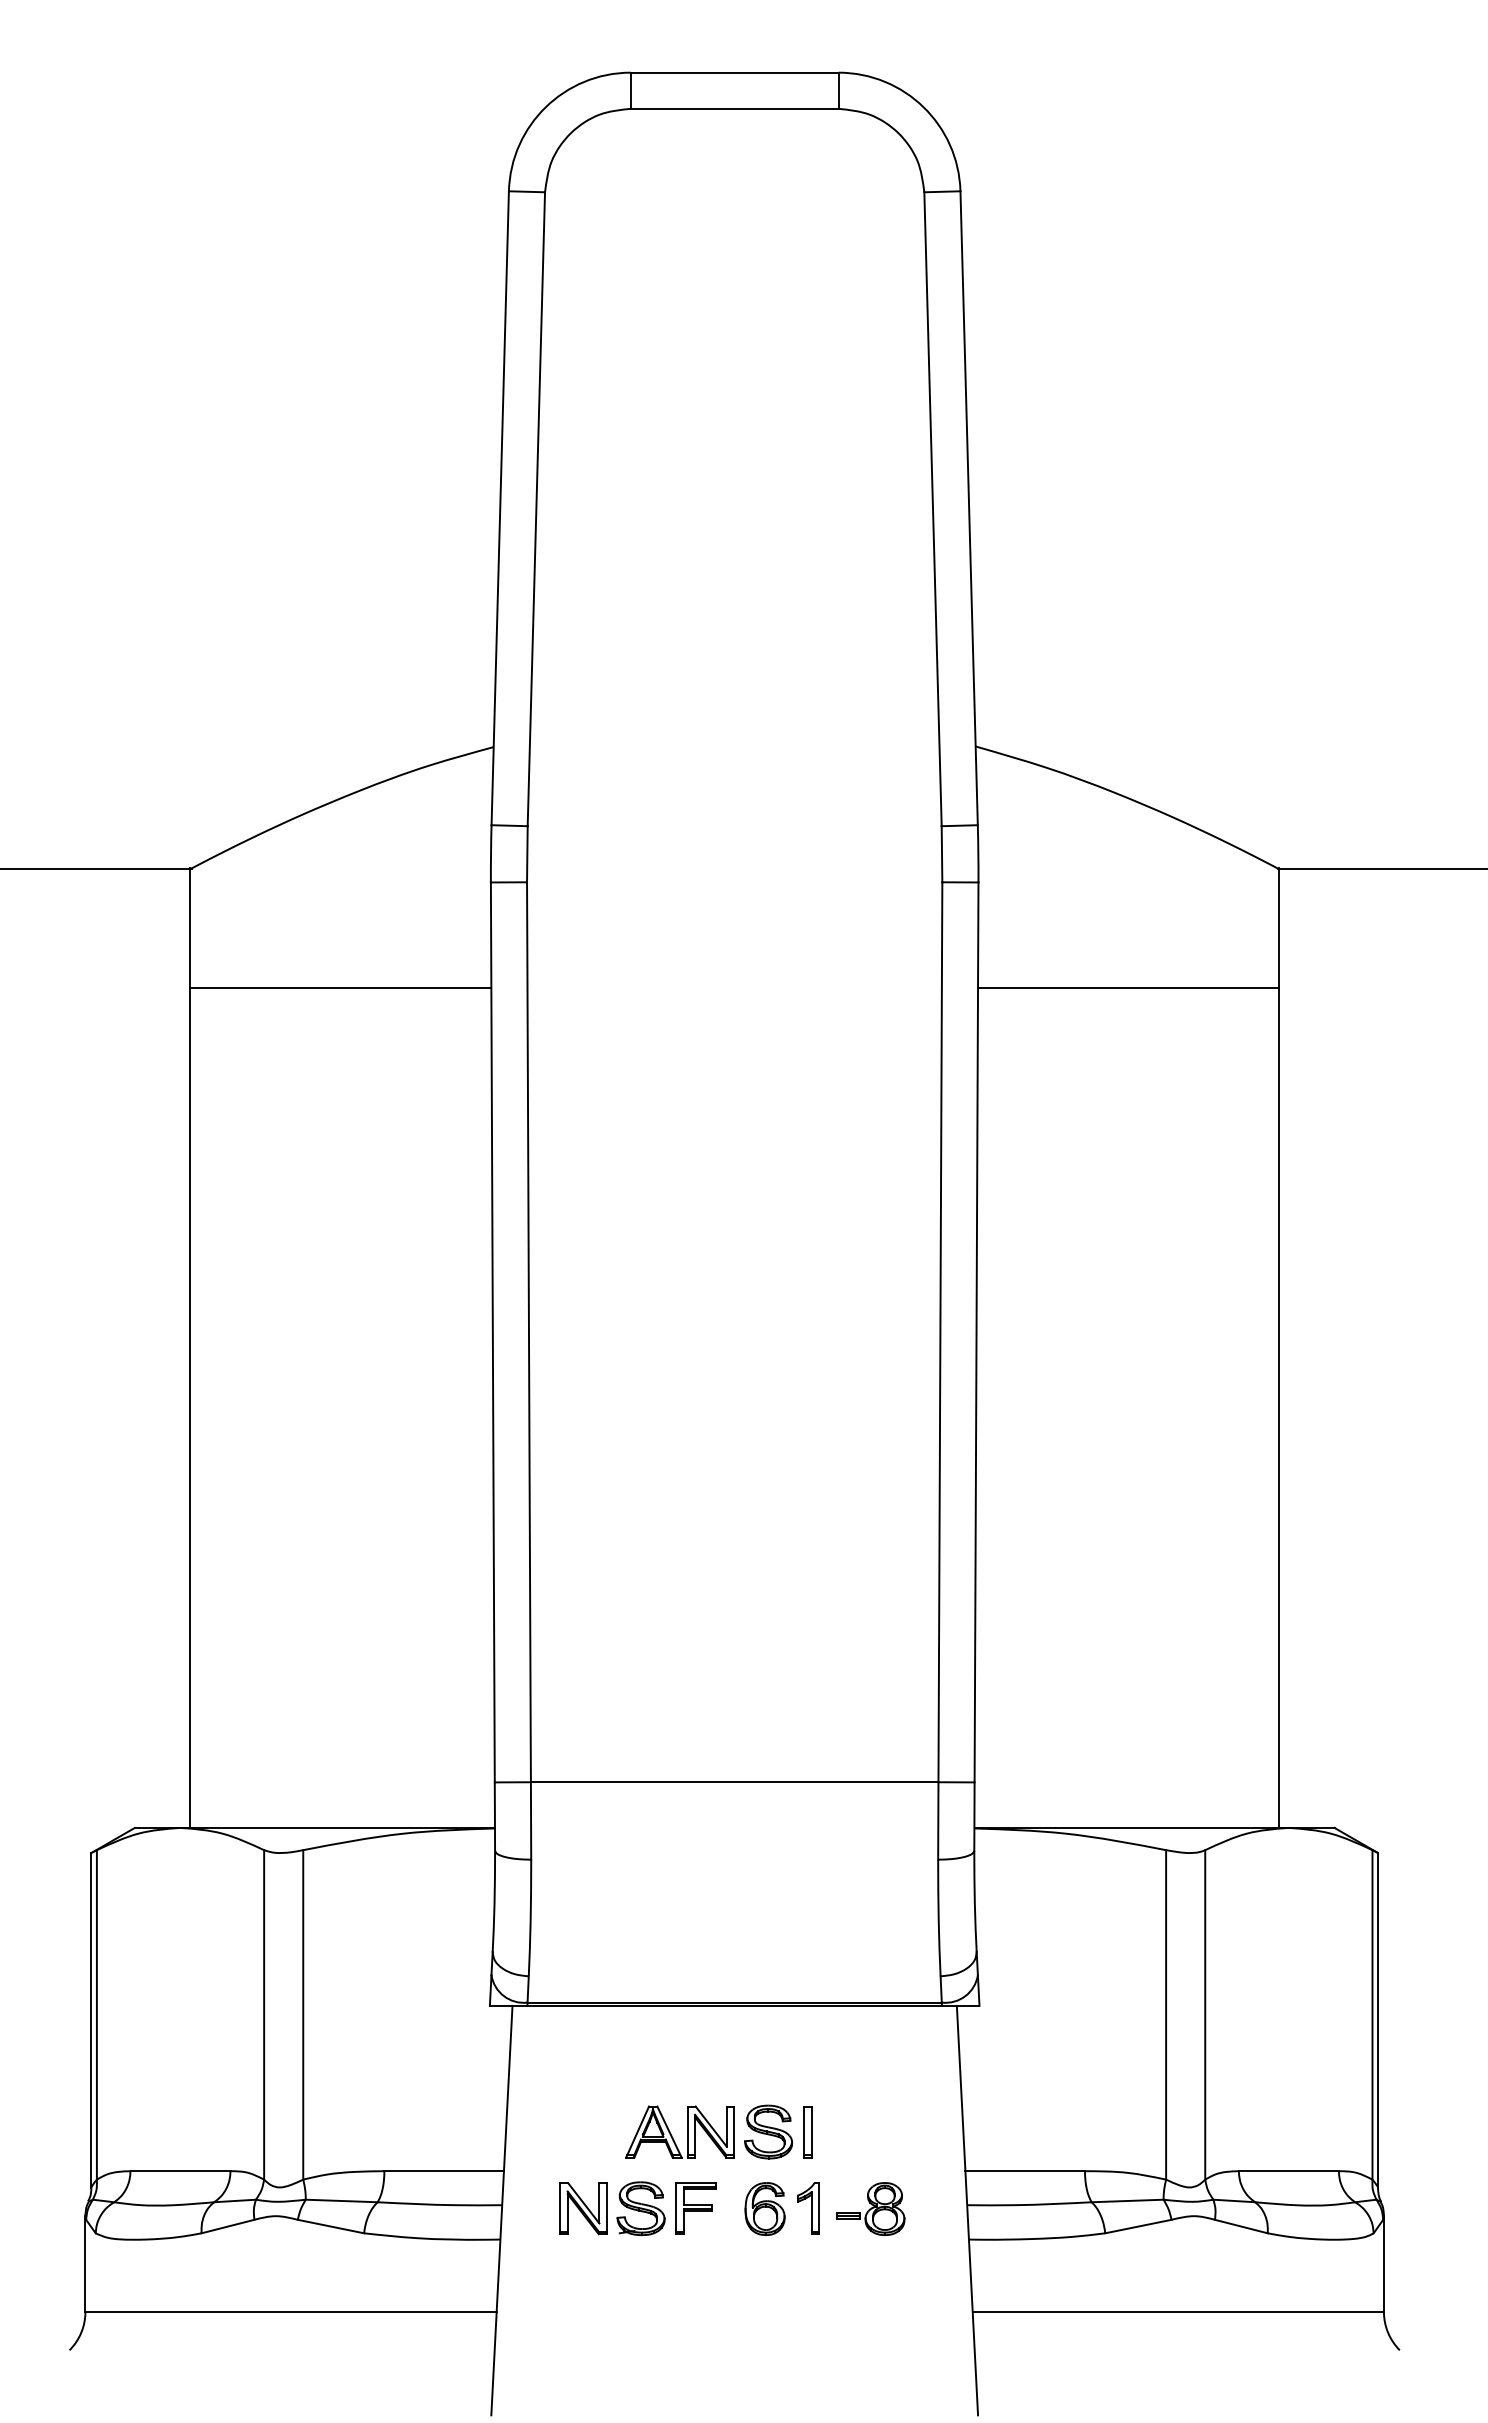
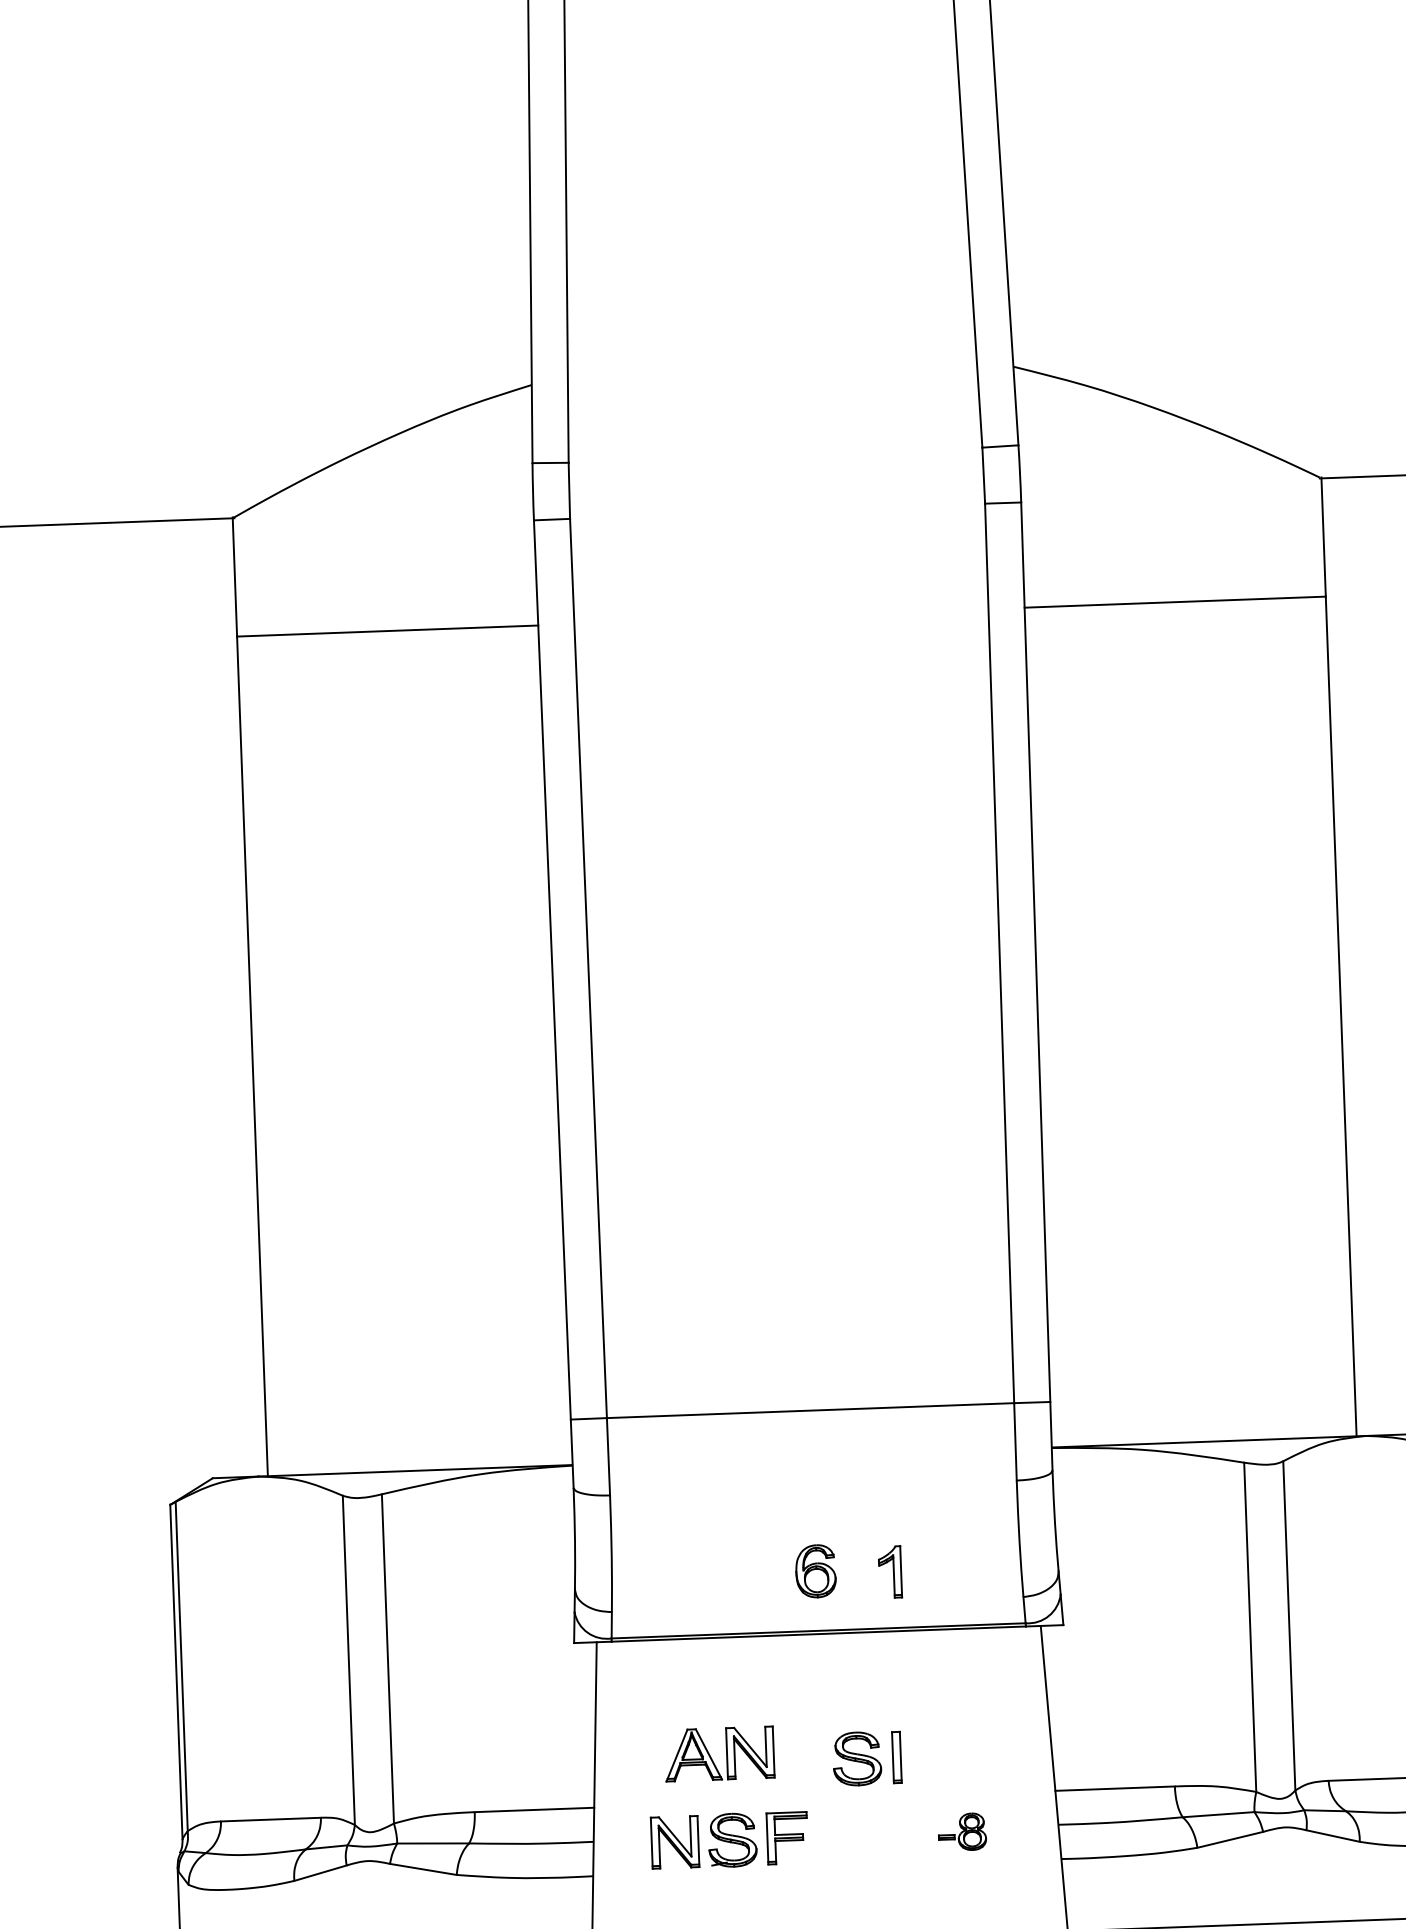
part: (687, 2131) -> (726, 1753), moved
part: (764, 2208) -> (815, 1570), moved
part: (808, 2208) -> (890, 1572), moved
part: (870, 2208) -> (961, 1831), size x0.7

